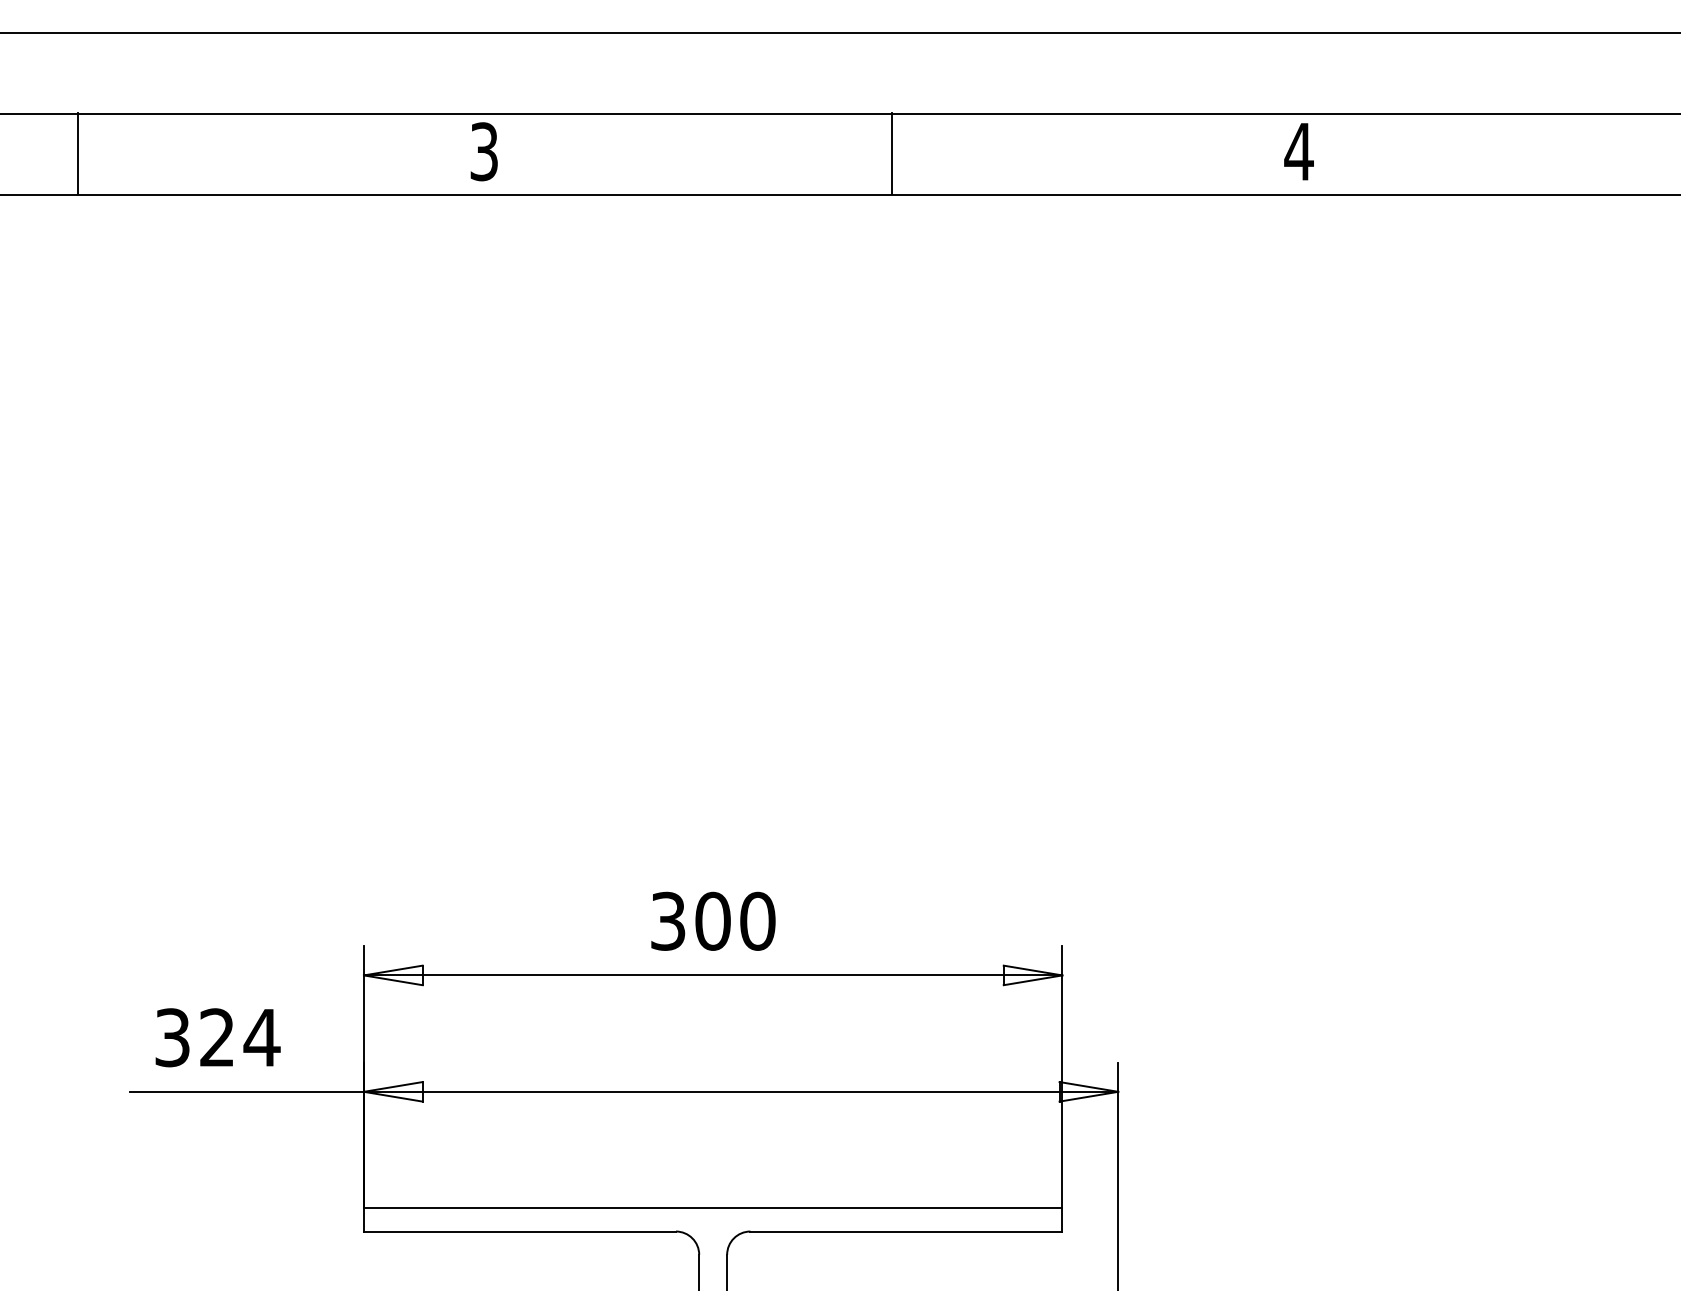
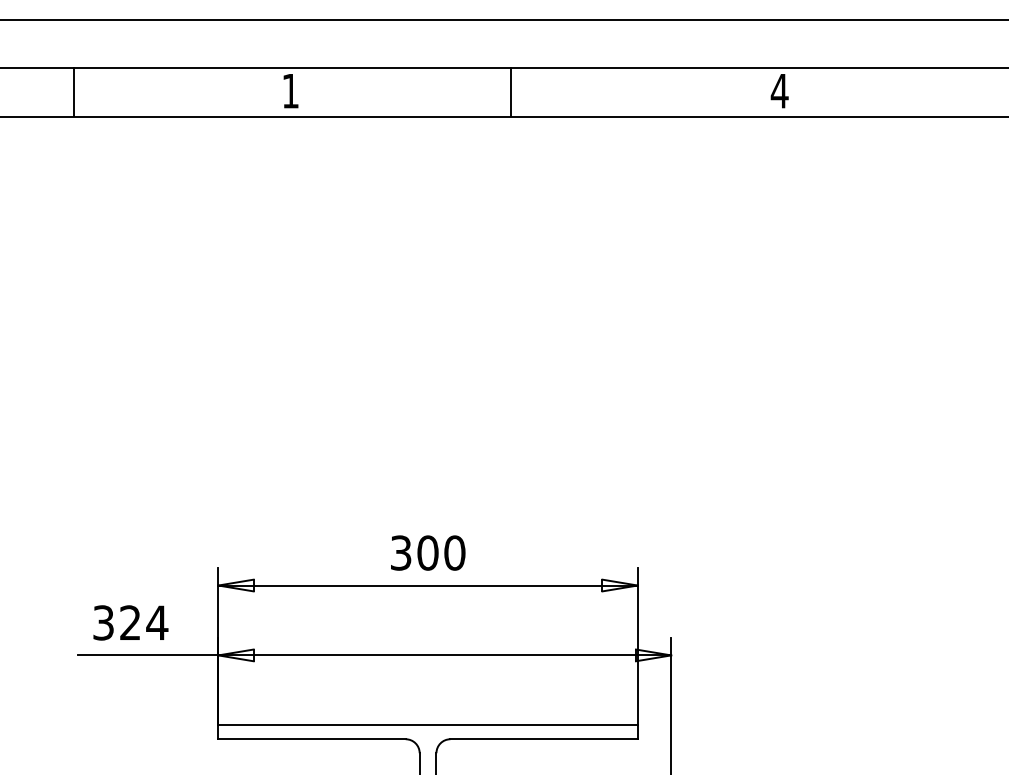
text: (483, 150) -> (290, 90), 3 -> 1
line: (77, 152) -> (73, 91), moved
line: (892, 152) -> (510, 91), moved

